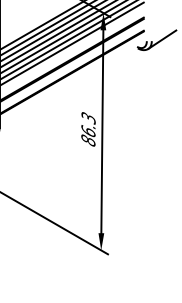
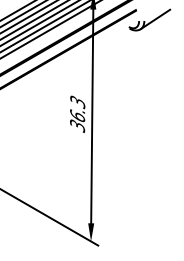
text: (88, 140) -> (77, 125), 86.3 -> 36.3

